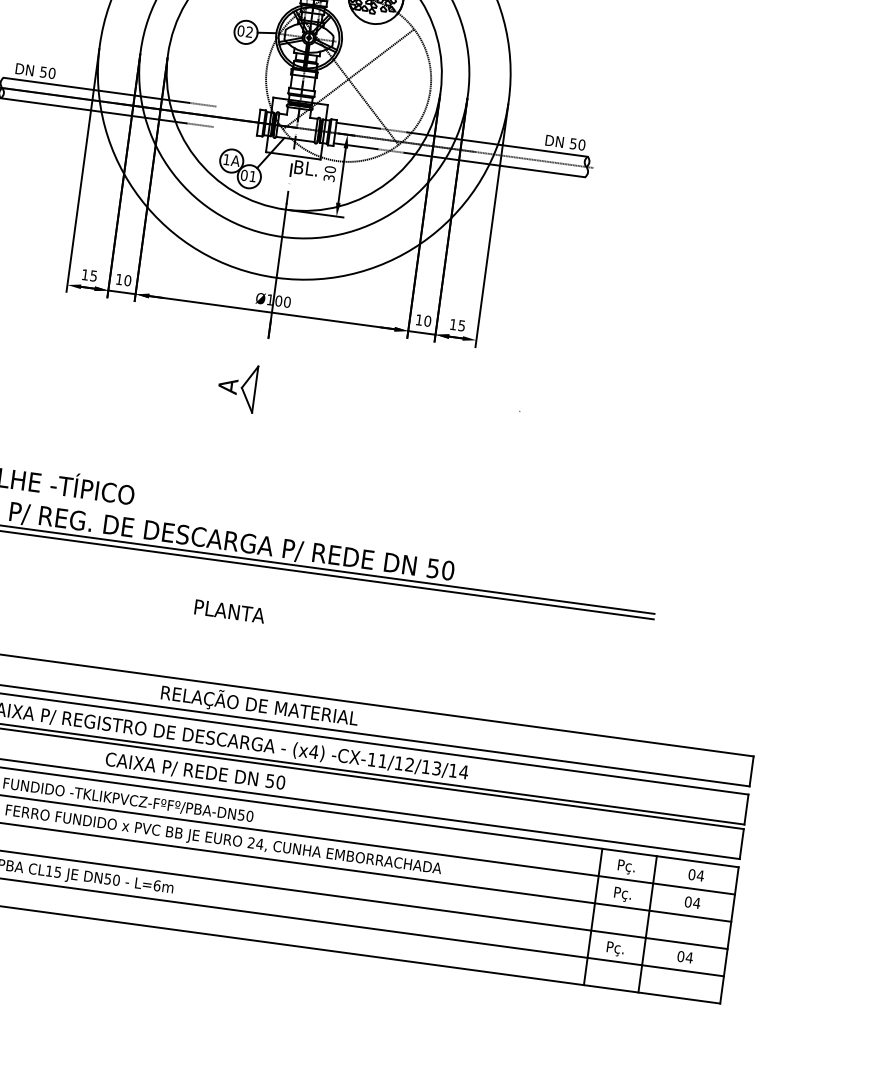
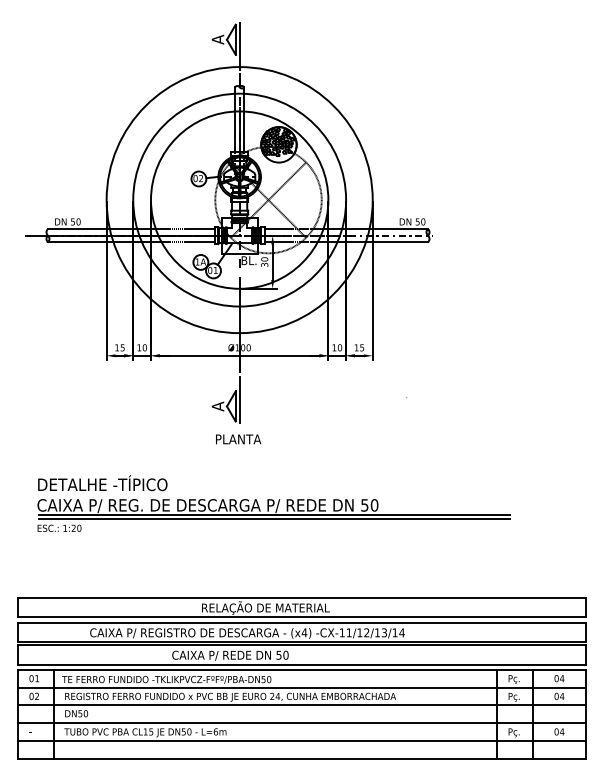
line: (238, 108) -> (200, 228), added
line: (235, 130) -> (200, 242), added
line: (262, 379) -> (239, 399), added
text: (229, 611) -> (238, 439), moved

